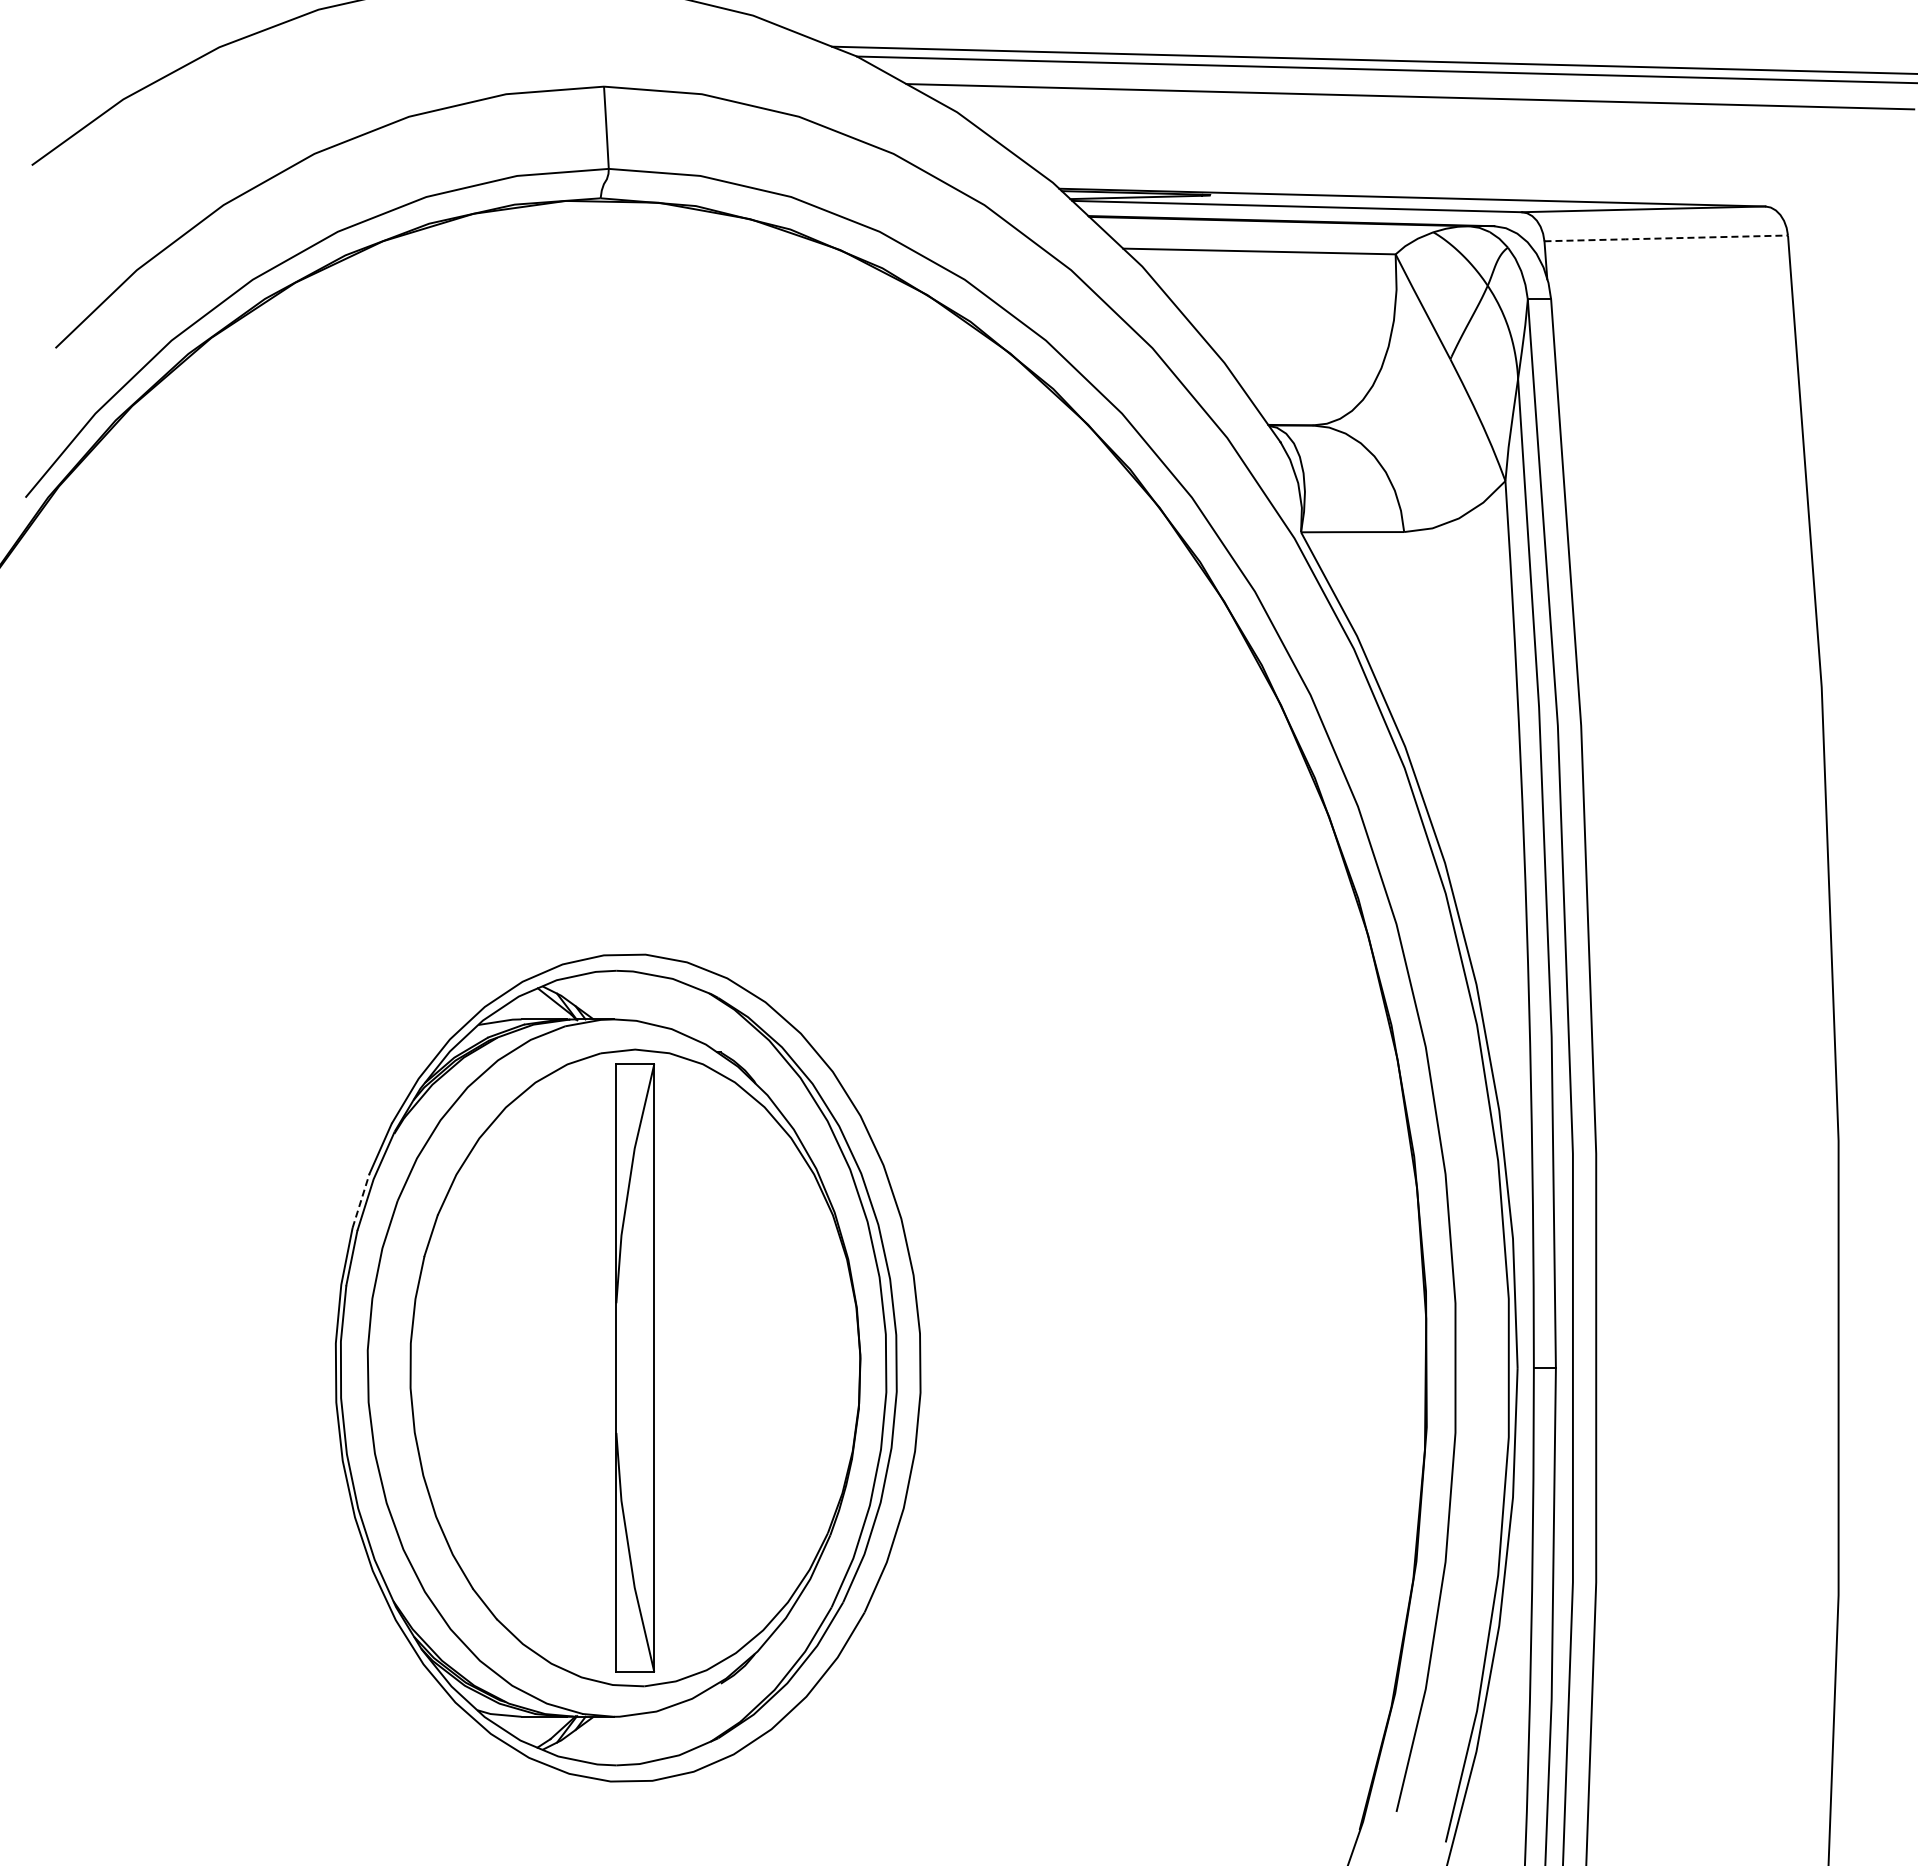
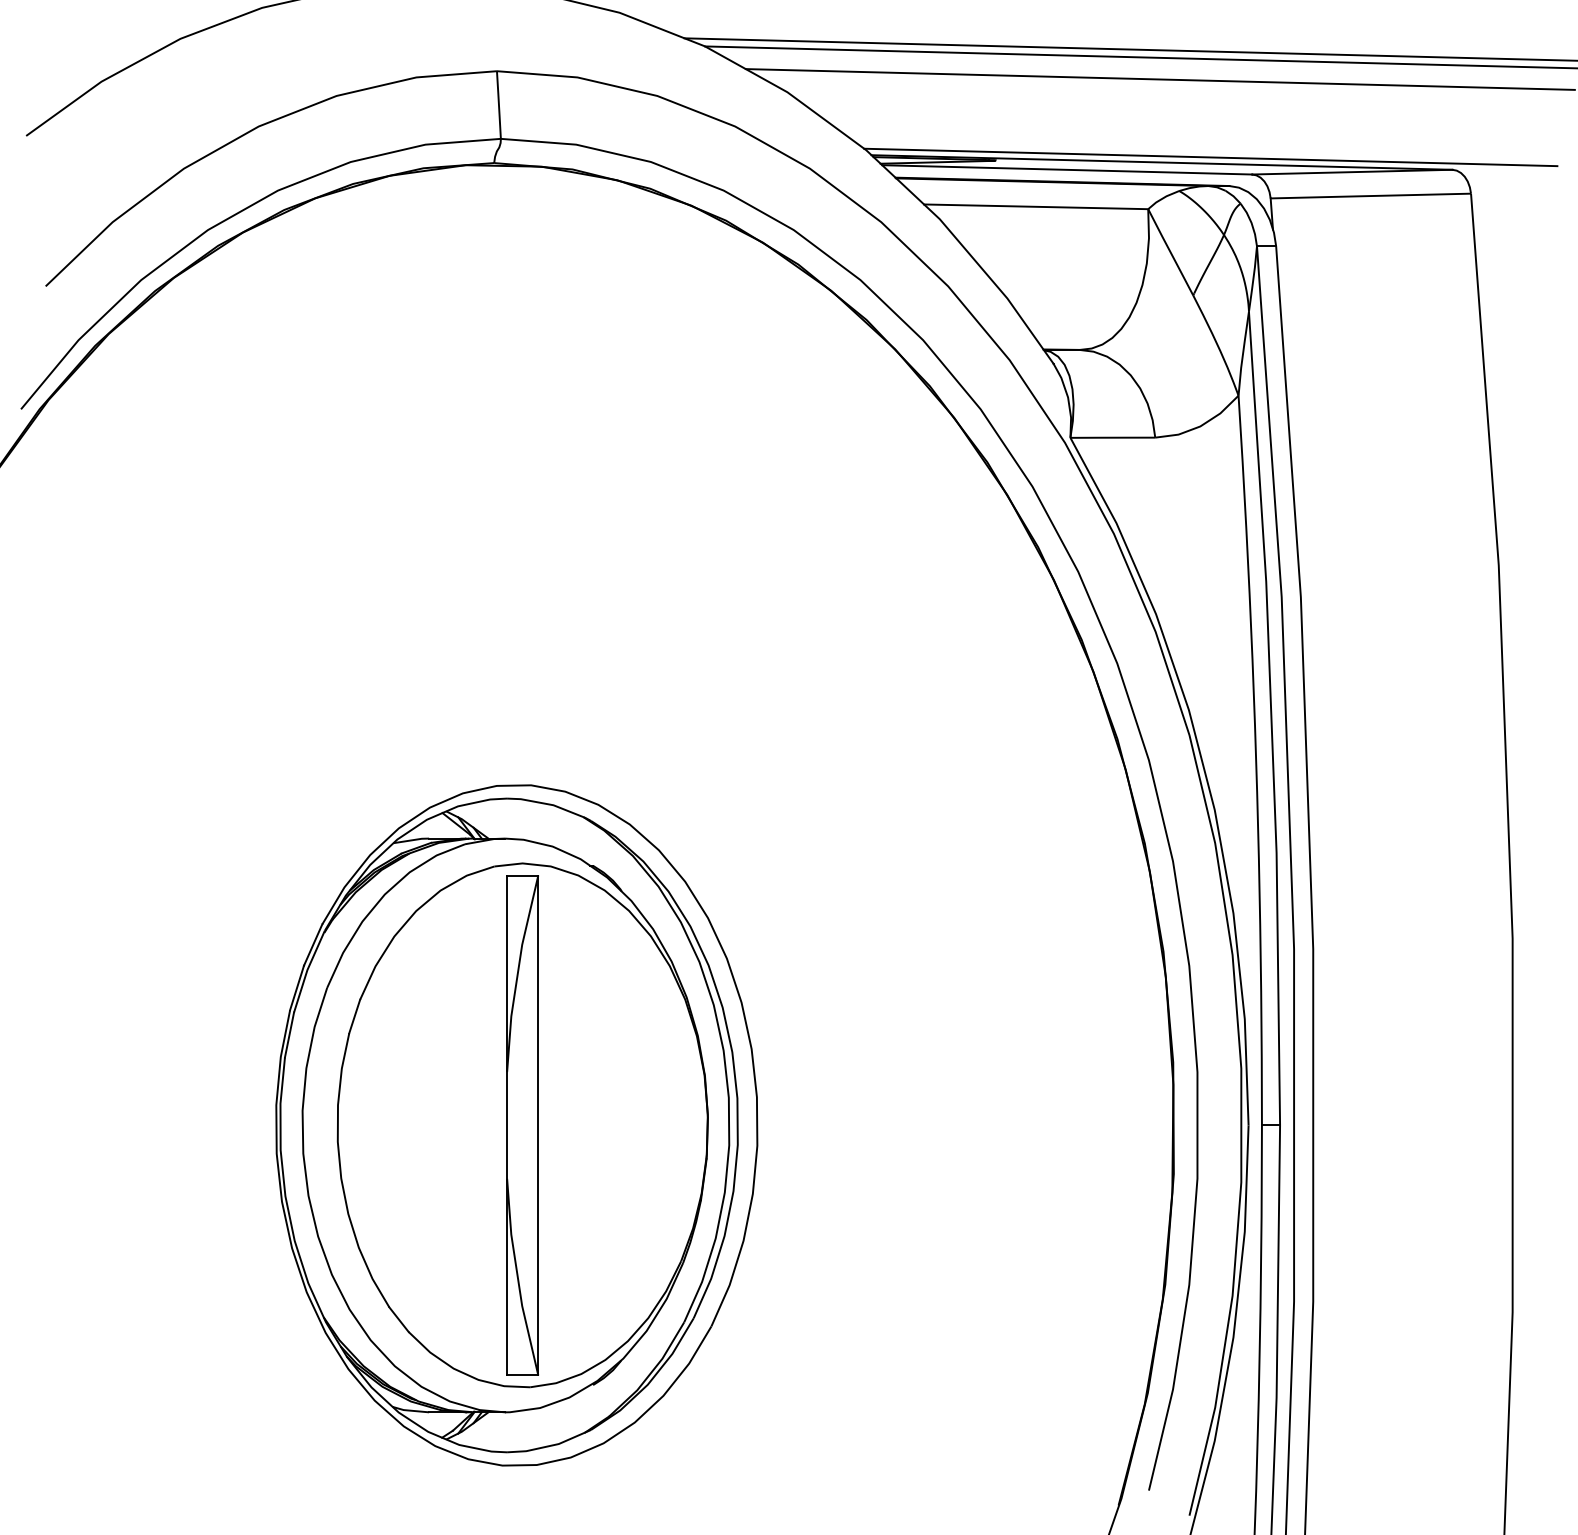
line: (1471, 191) -> (1210, 157), added
line: (1666, 238) -> (1371, 196), dashed -> solid
line: (361, 1200) -> (297, 987), dashed -> solid

